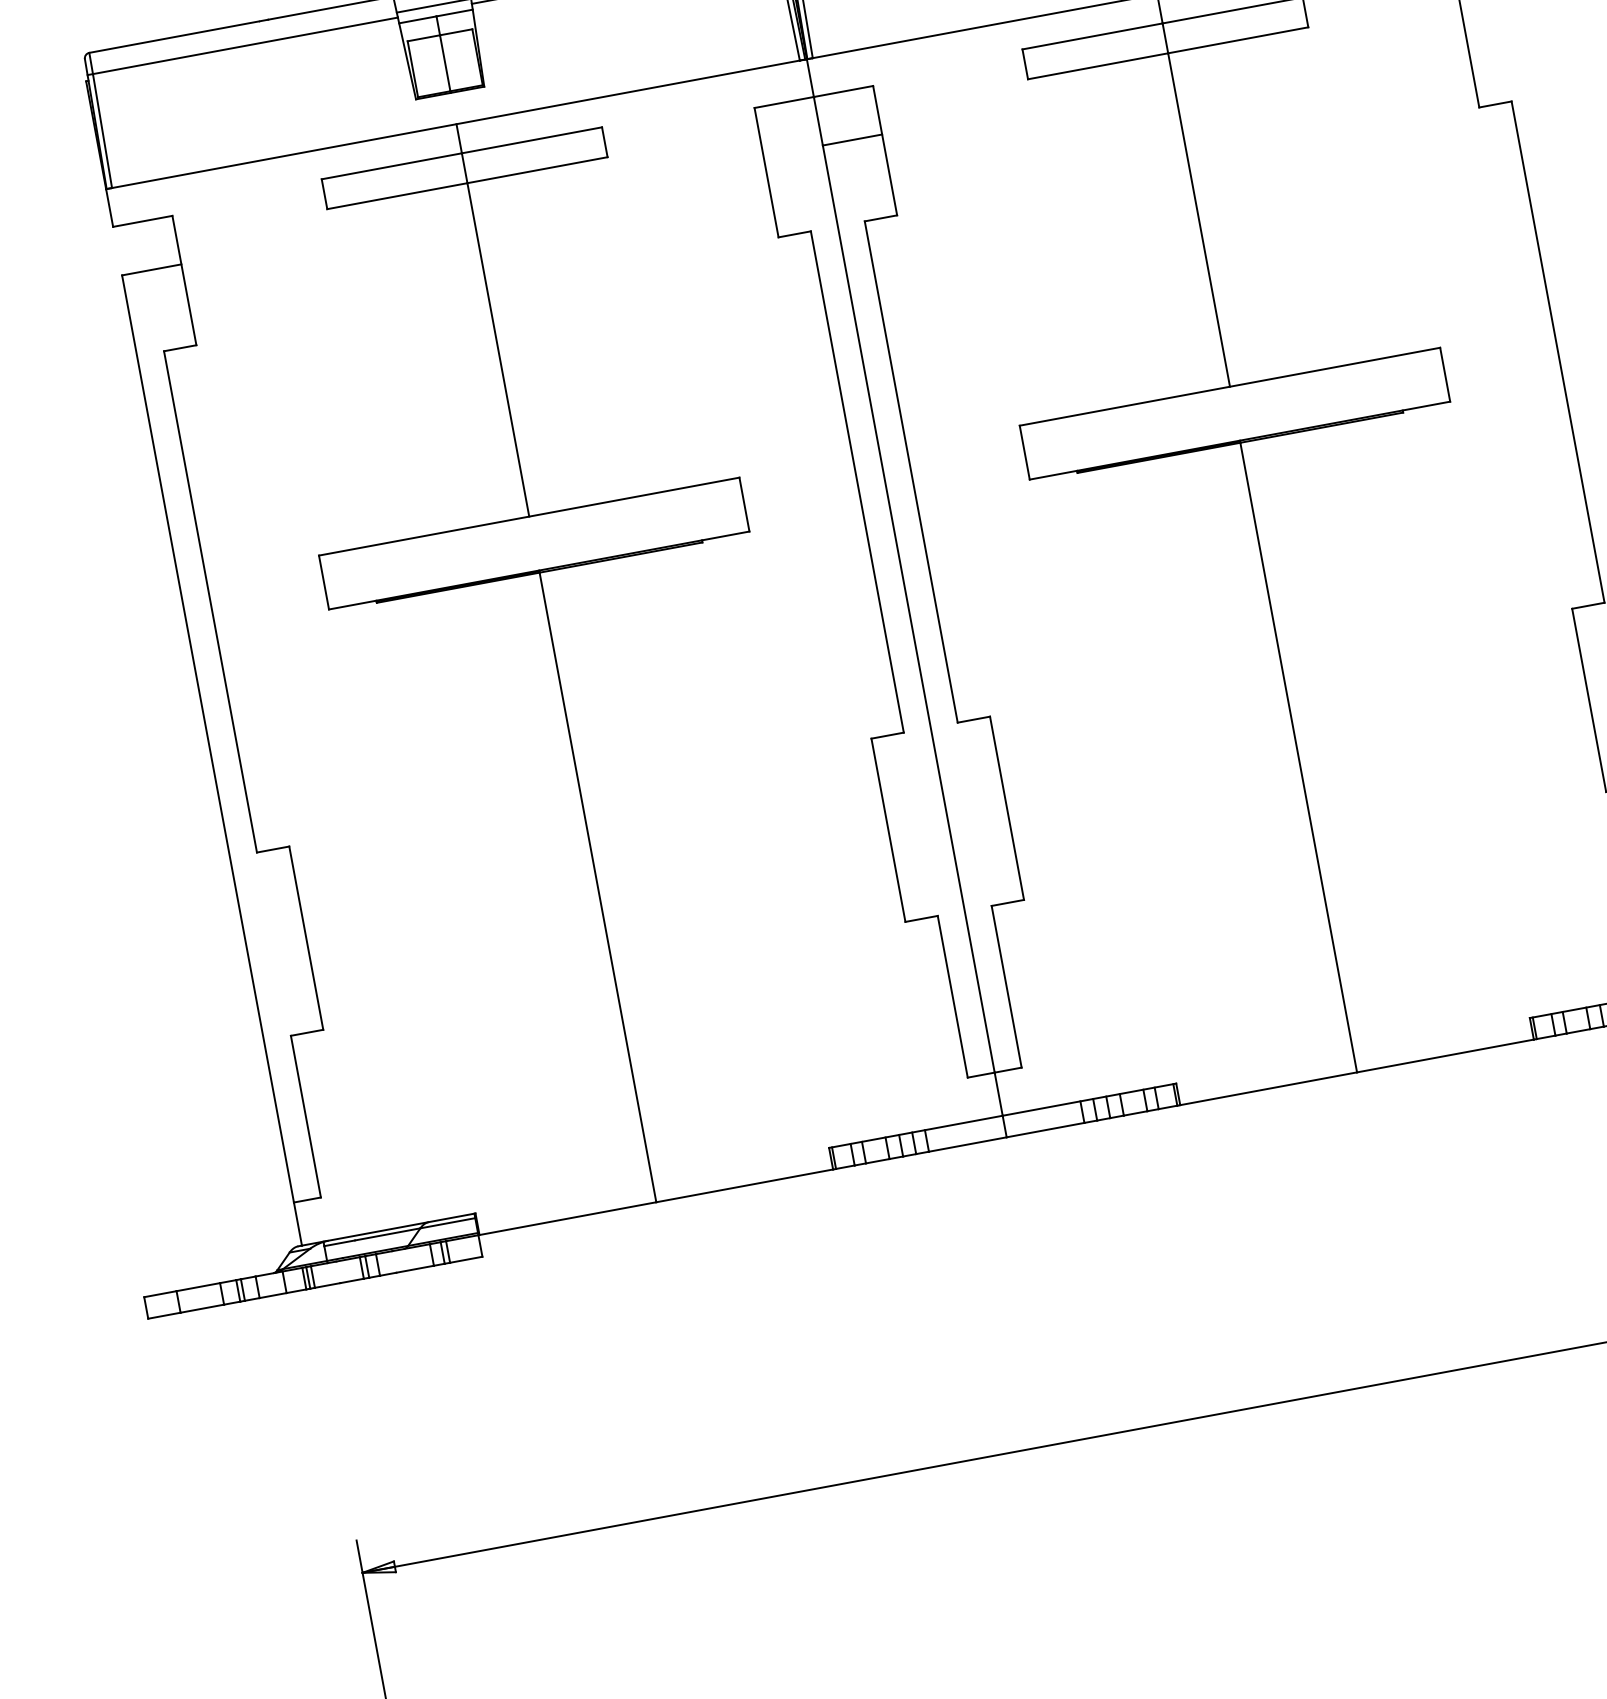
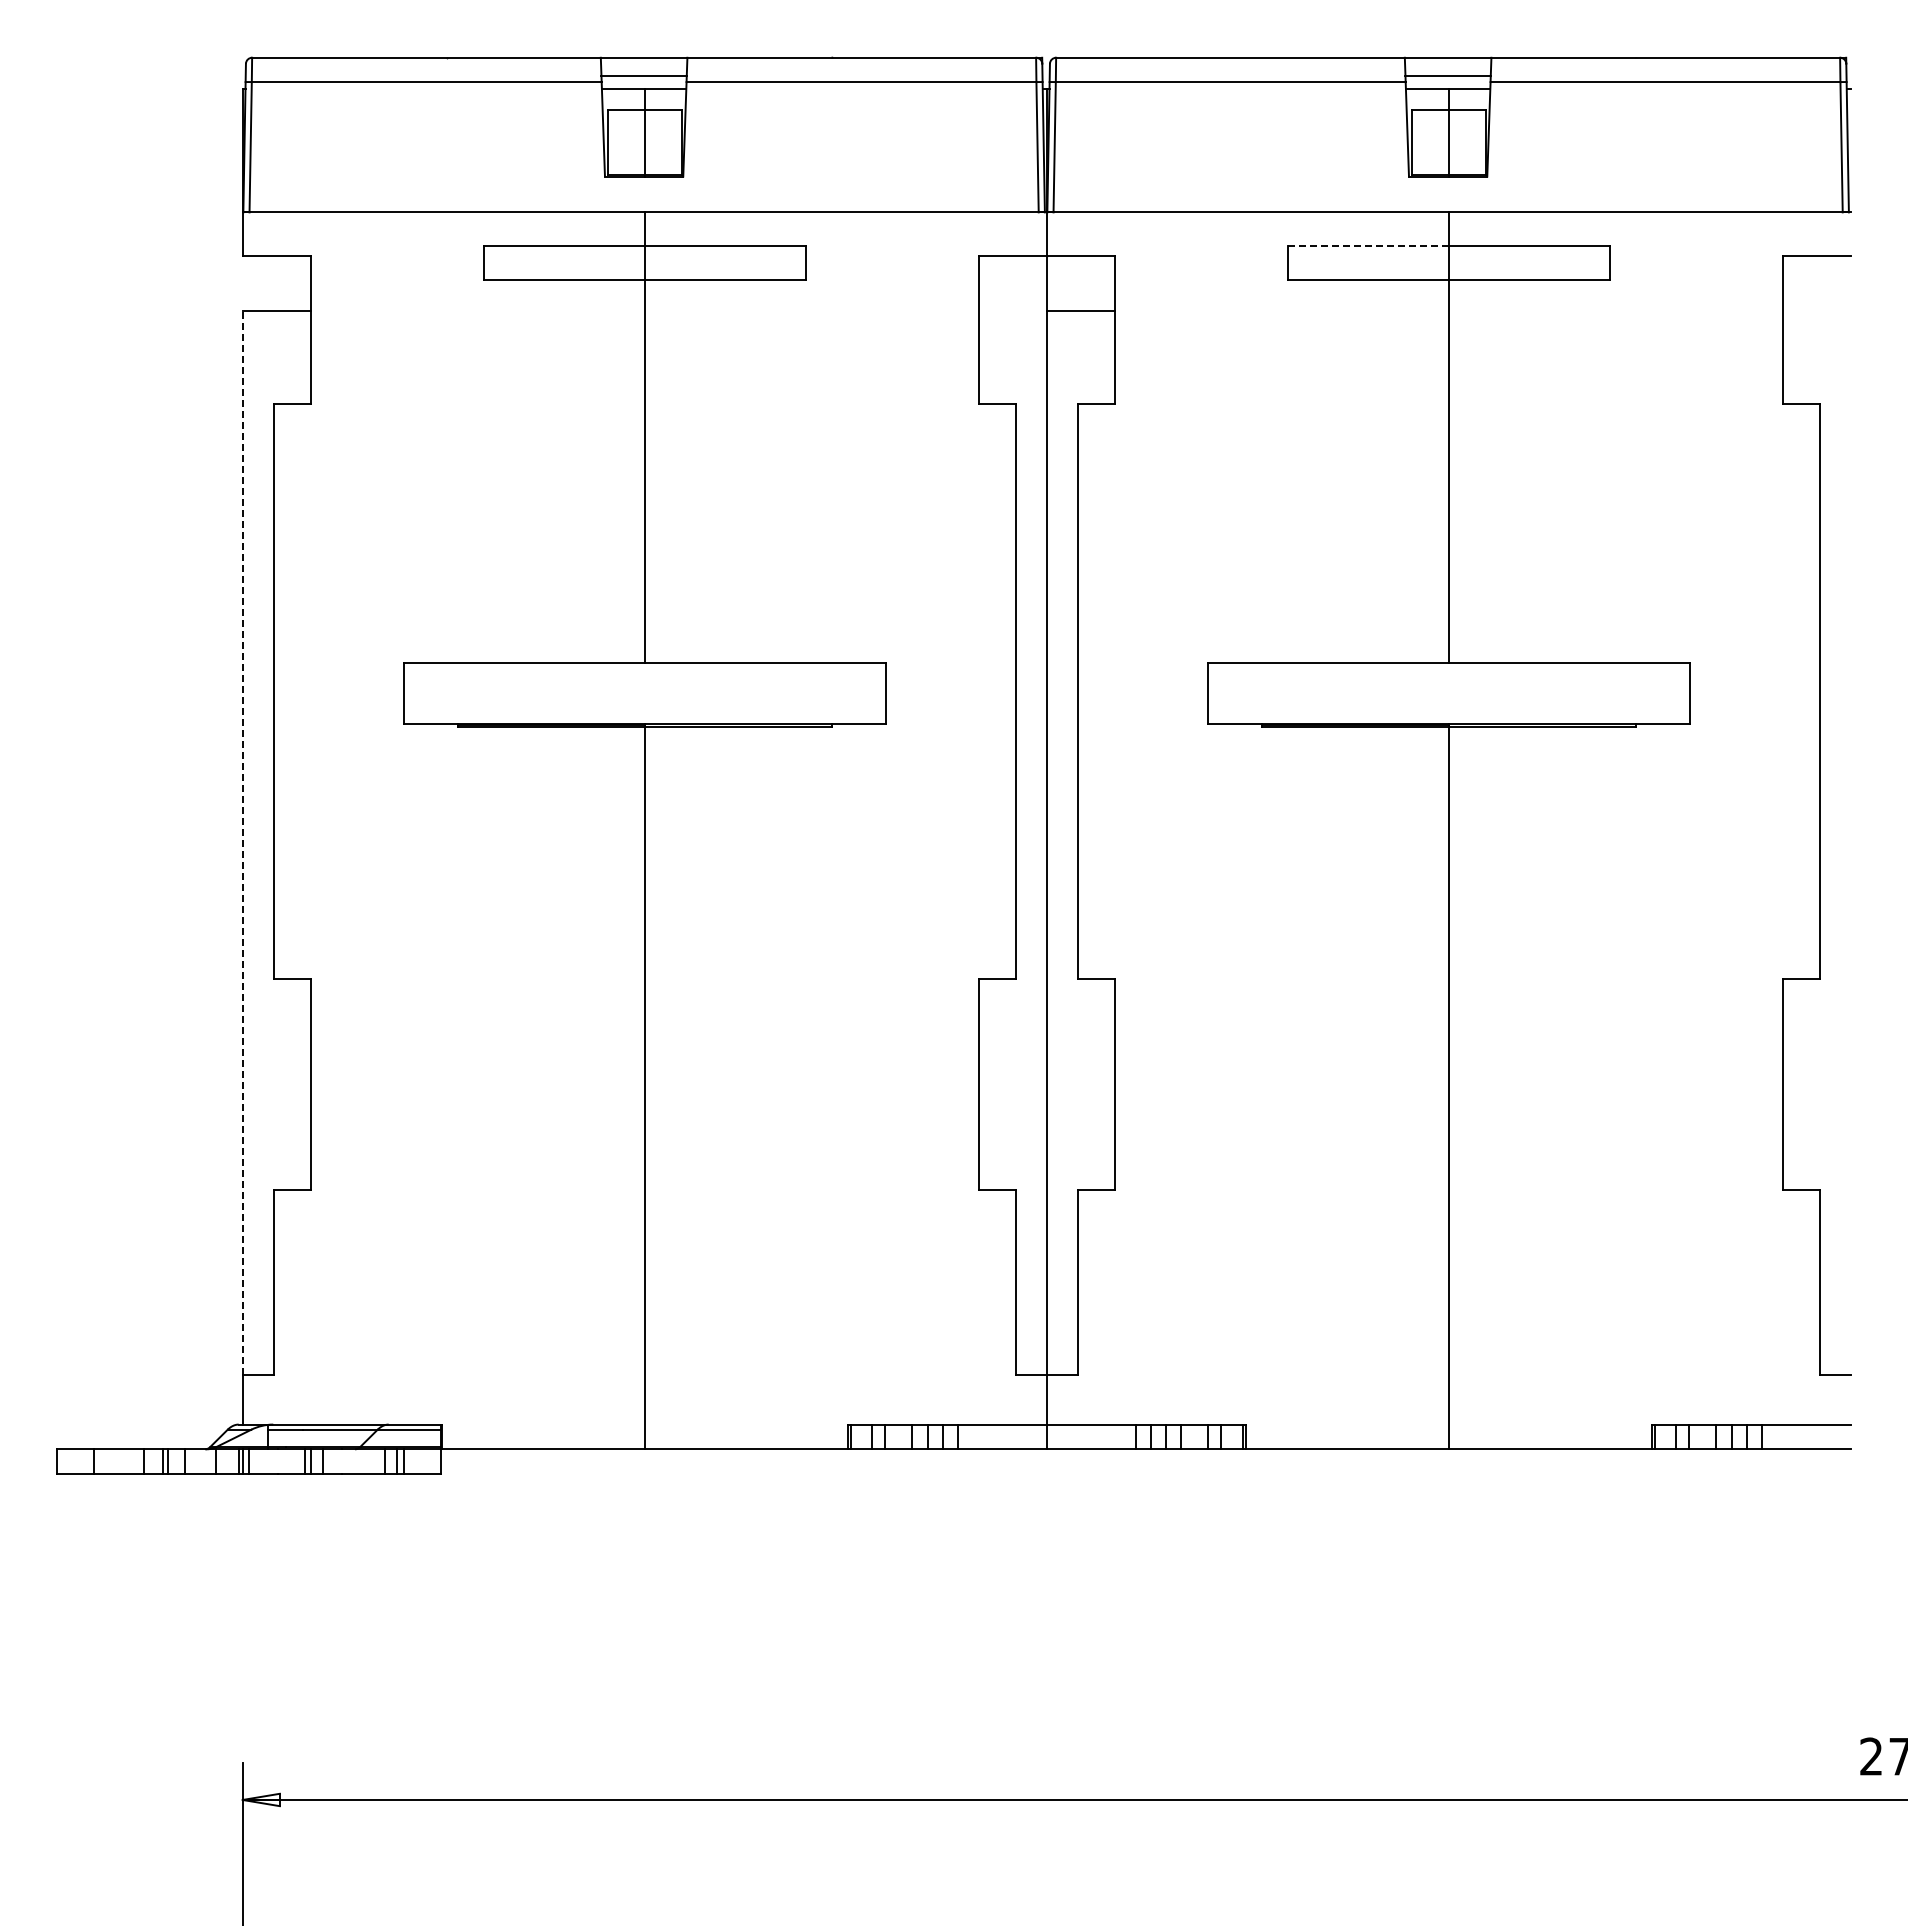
line: (1092, 36) -> (1368, 245), solid -> dashed
line: (207, 739) -> (242, 843), solid -> dashed

